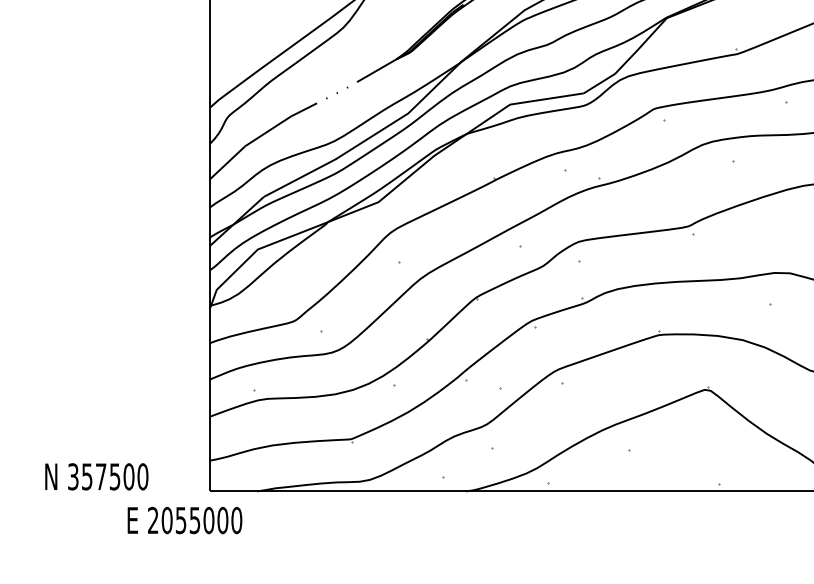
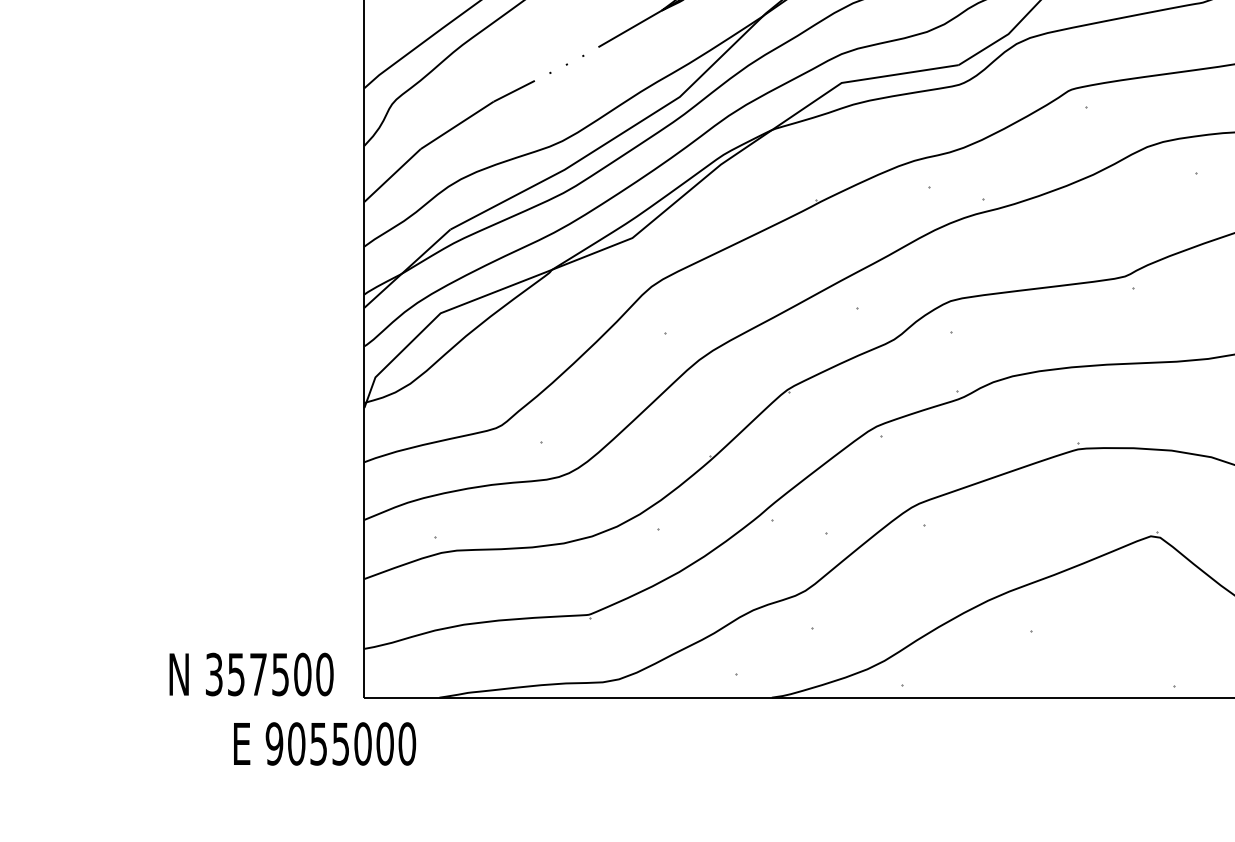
text: (96, 476) -> (251, 674), moved
text: (152, 520) -> (273, 743), 2055000 -> 9055000

